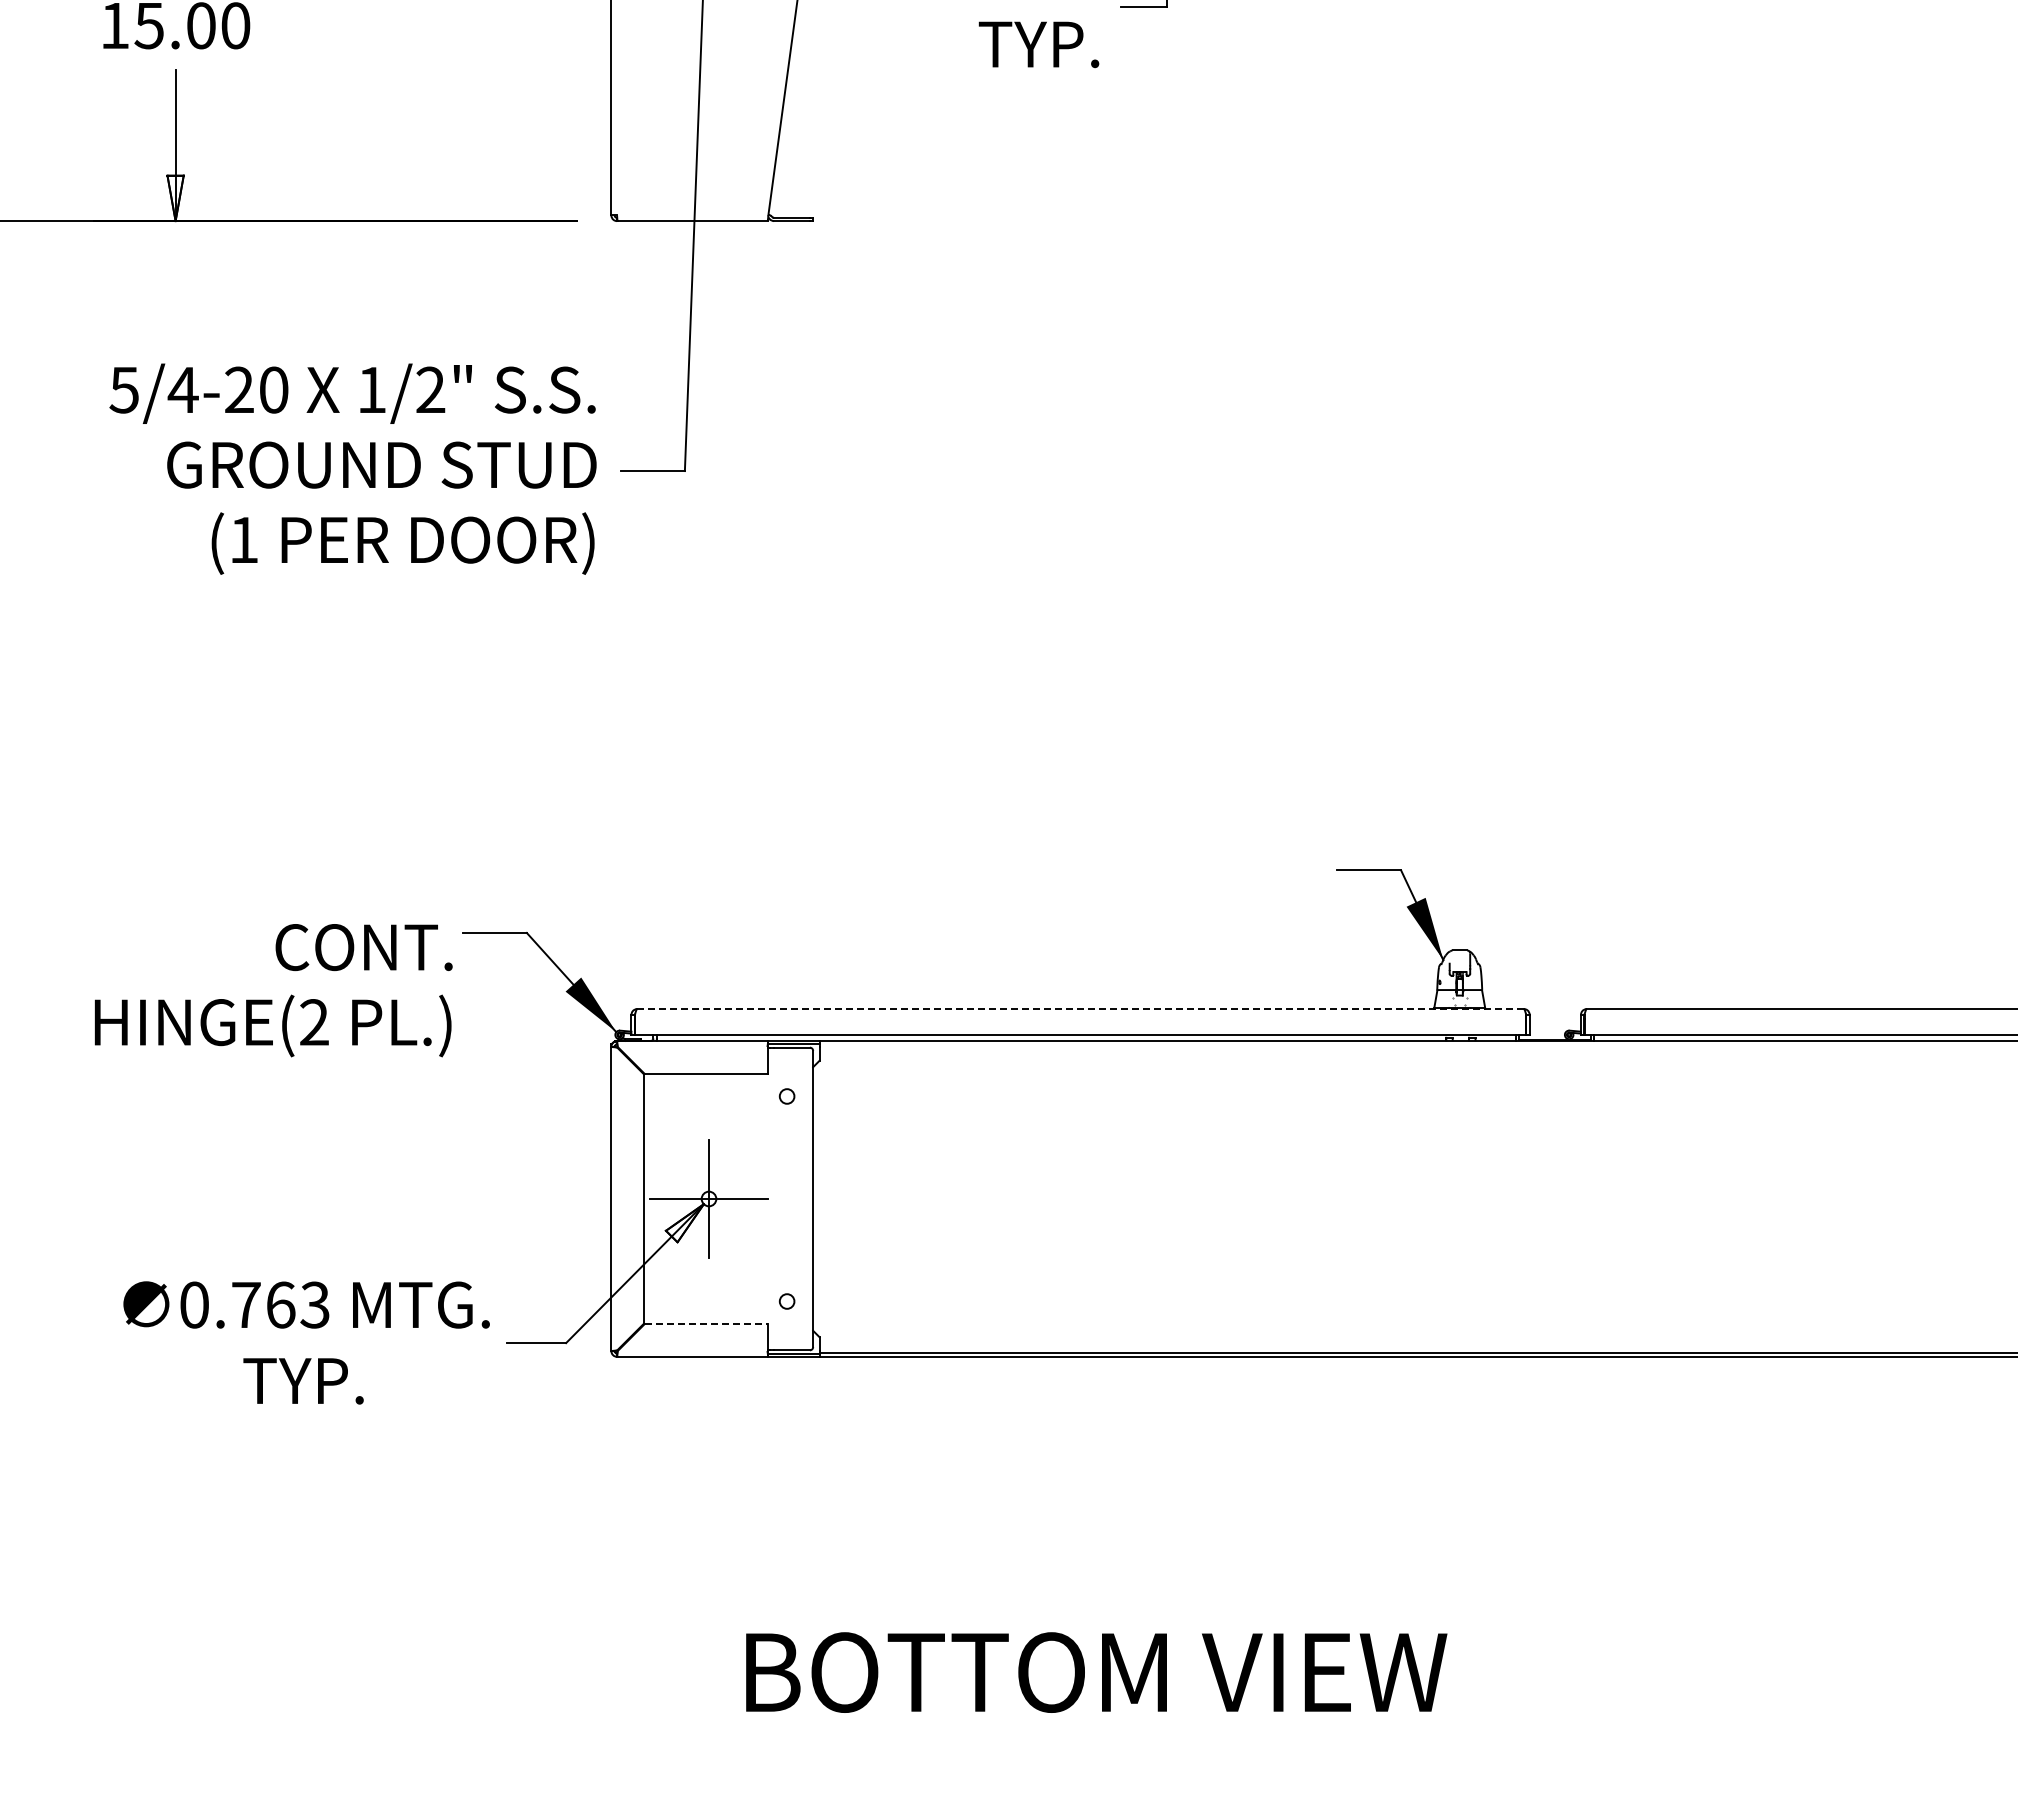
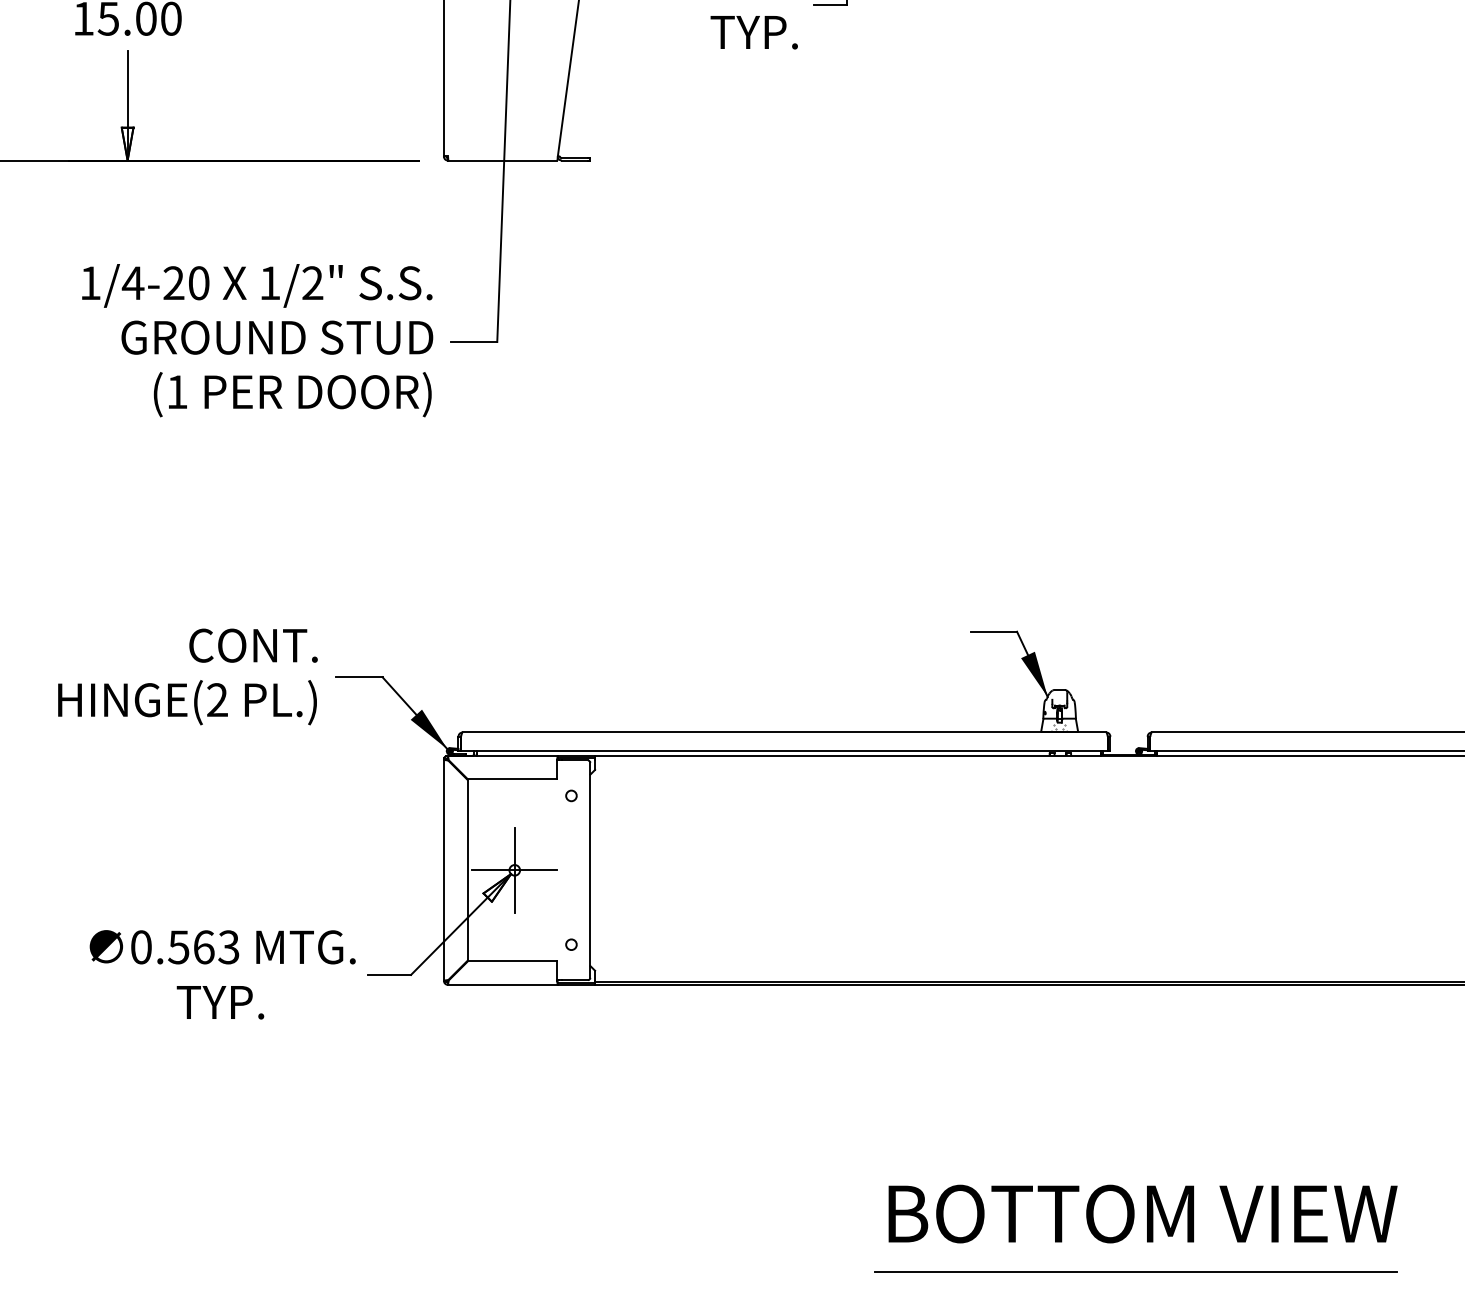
text: (123, 390) -> (89, 283), 5/4-20 -> 1/4-20
text: (273, 990) -> (187, 676), moved
line: (1081, 1009) -> (785, 732), dashed -> solid
text: (245, 1305) -> (178, 947), 0.763 -> 0.563
line: (706, 1324) -> (512, 961), dashed -> solid
text: (1096, 1672) -> (1142, 1214), moved
line: (1564, 1752) -> (1135, 1272), added

